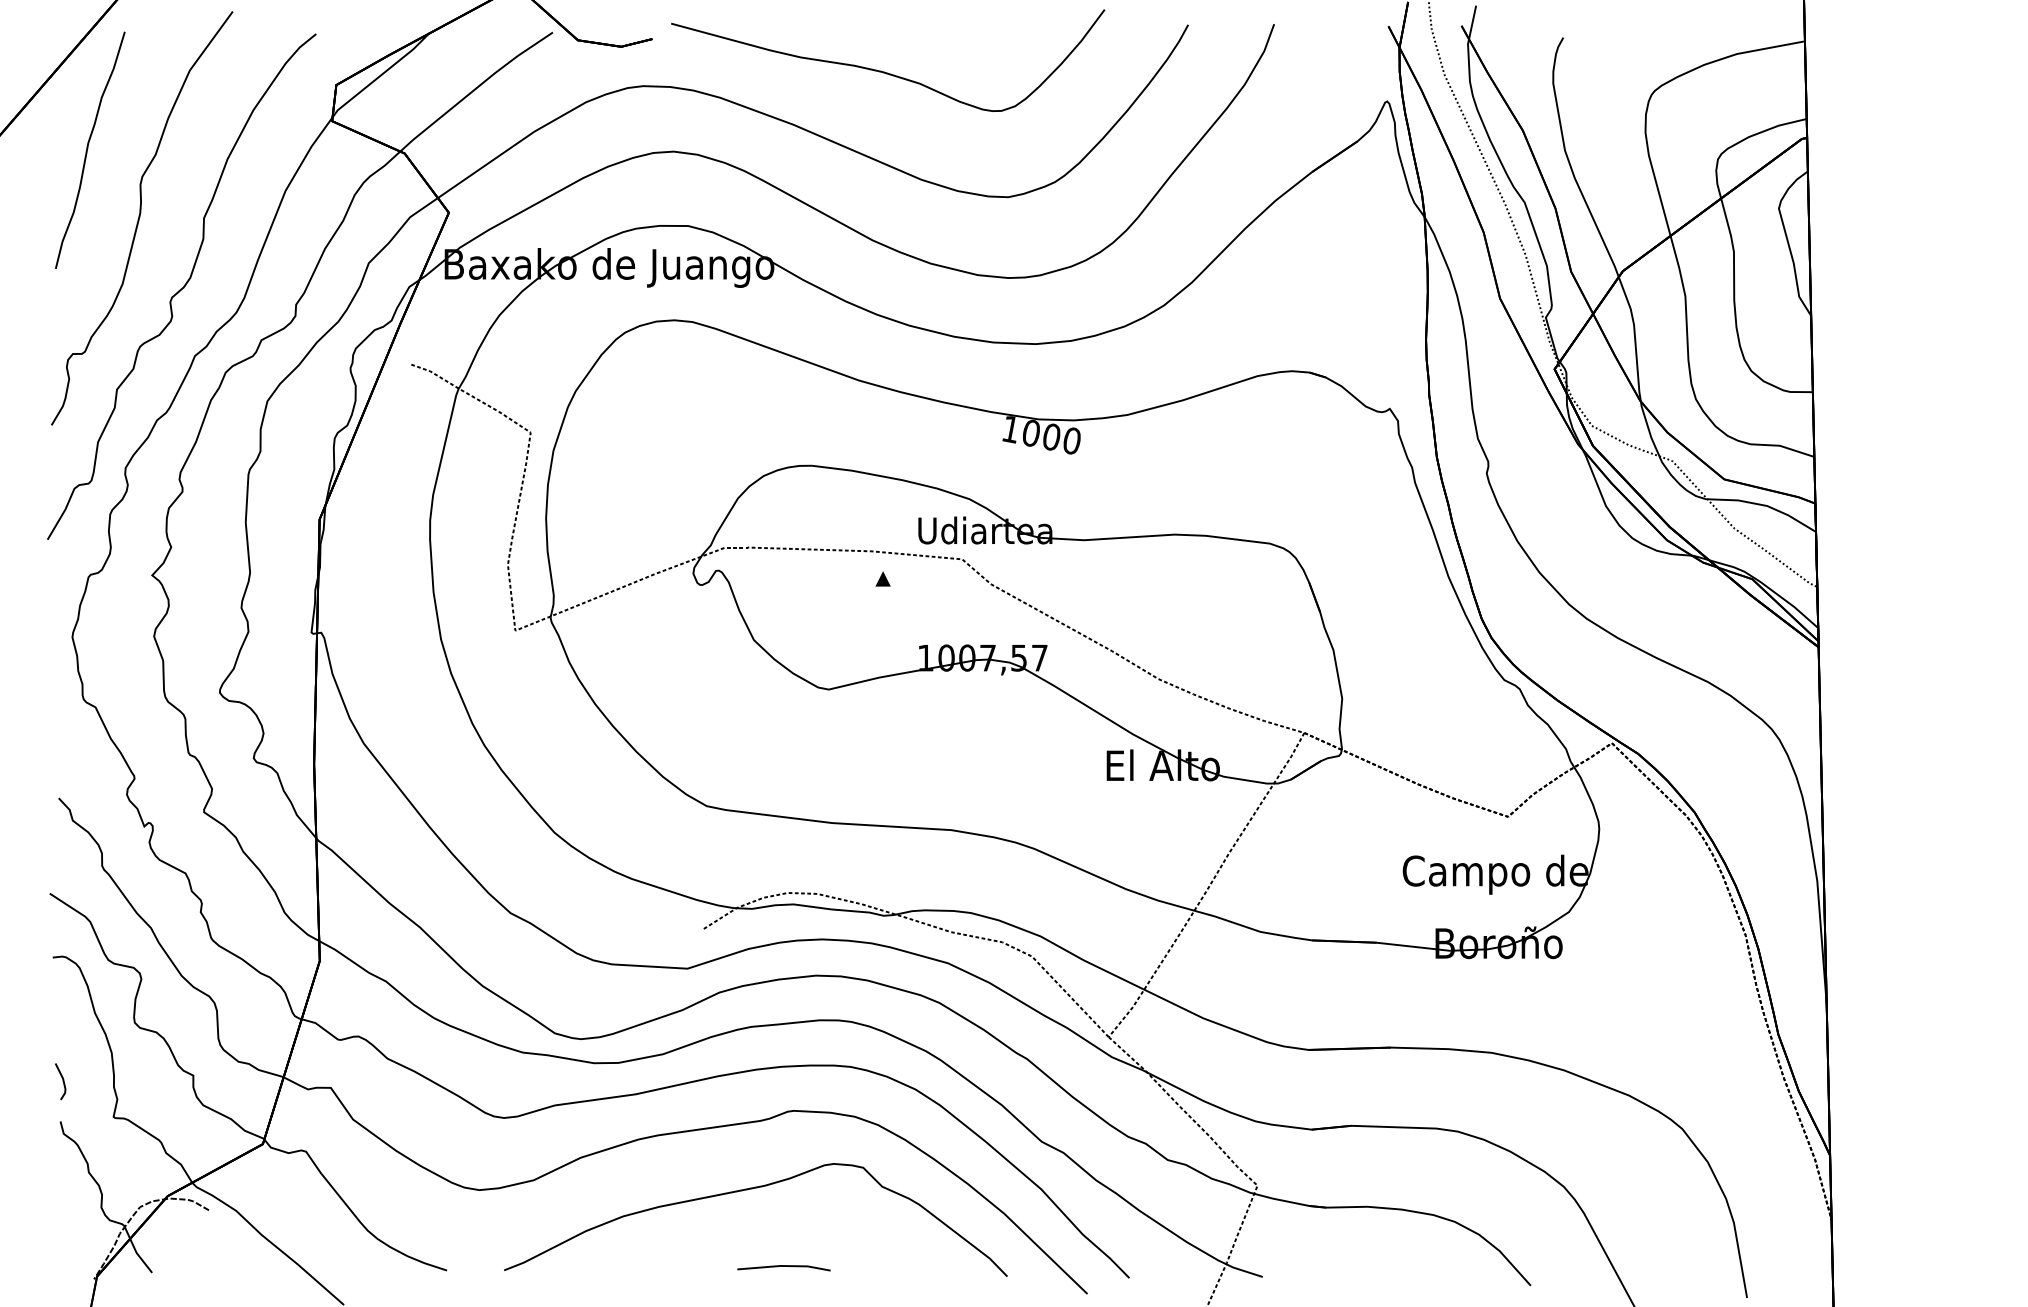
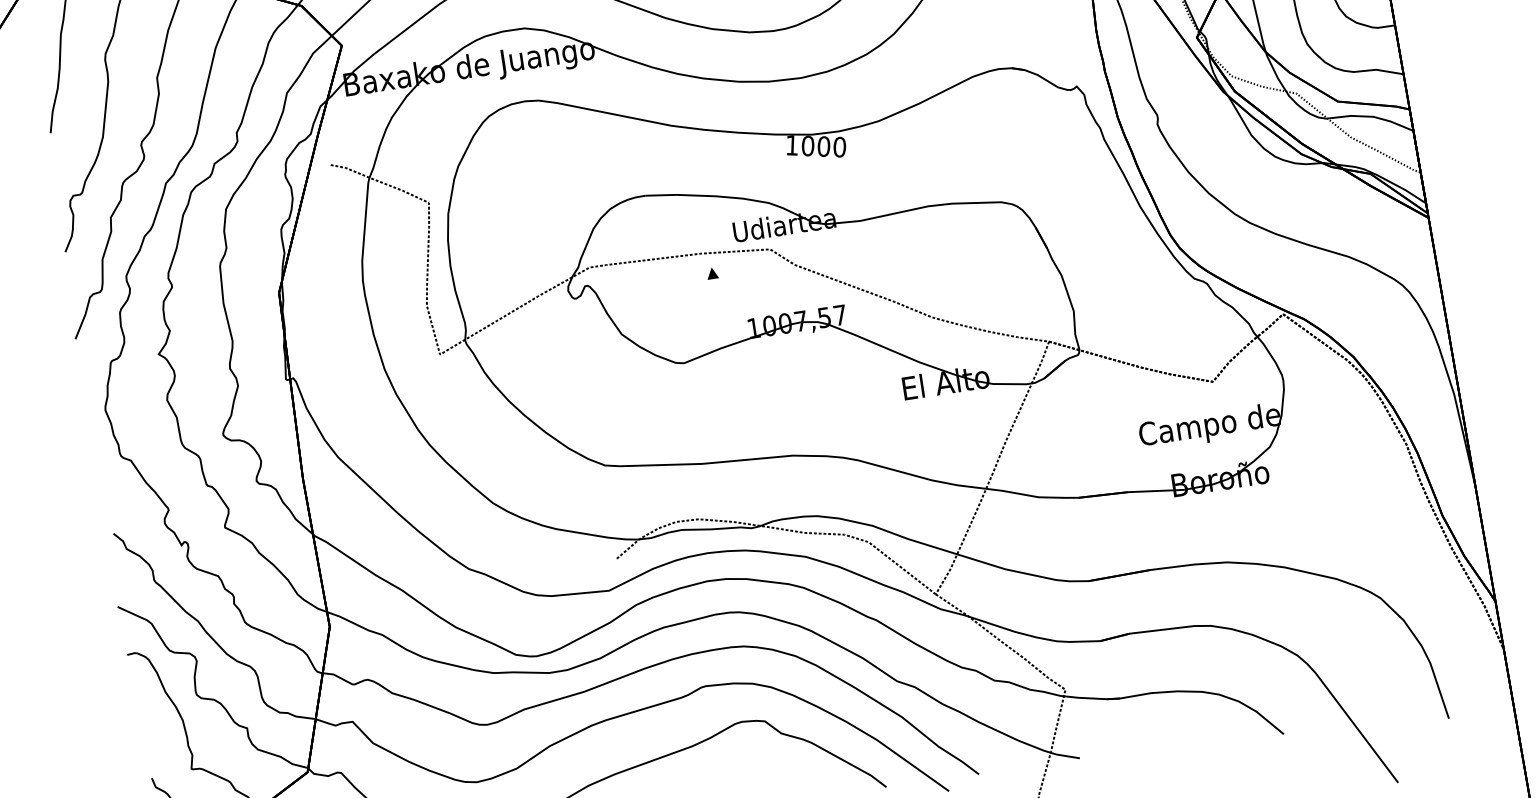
line: (62, 1081) -> (148, 747), removed

